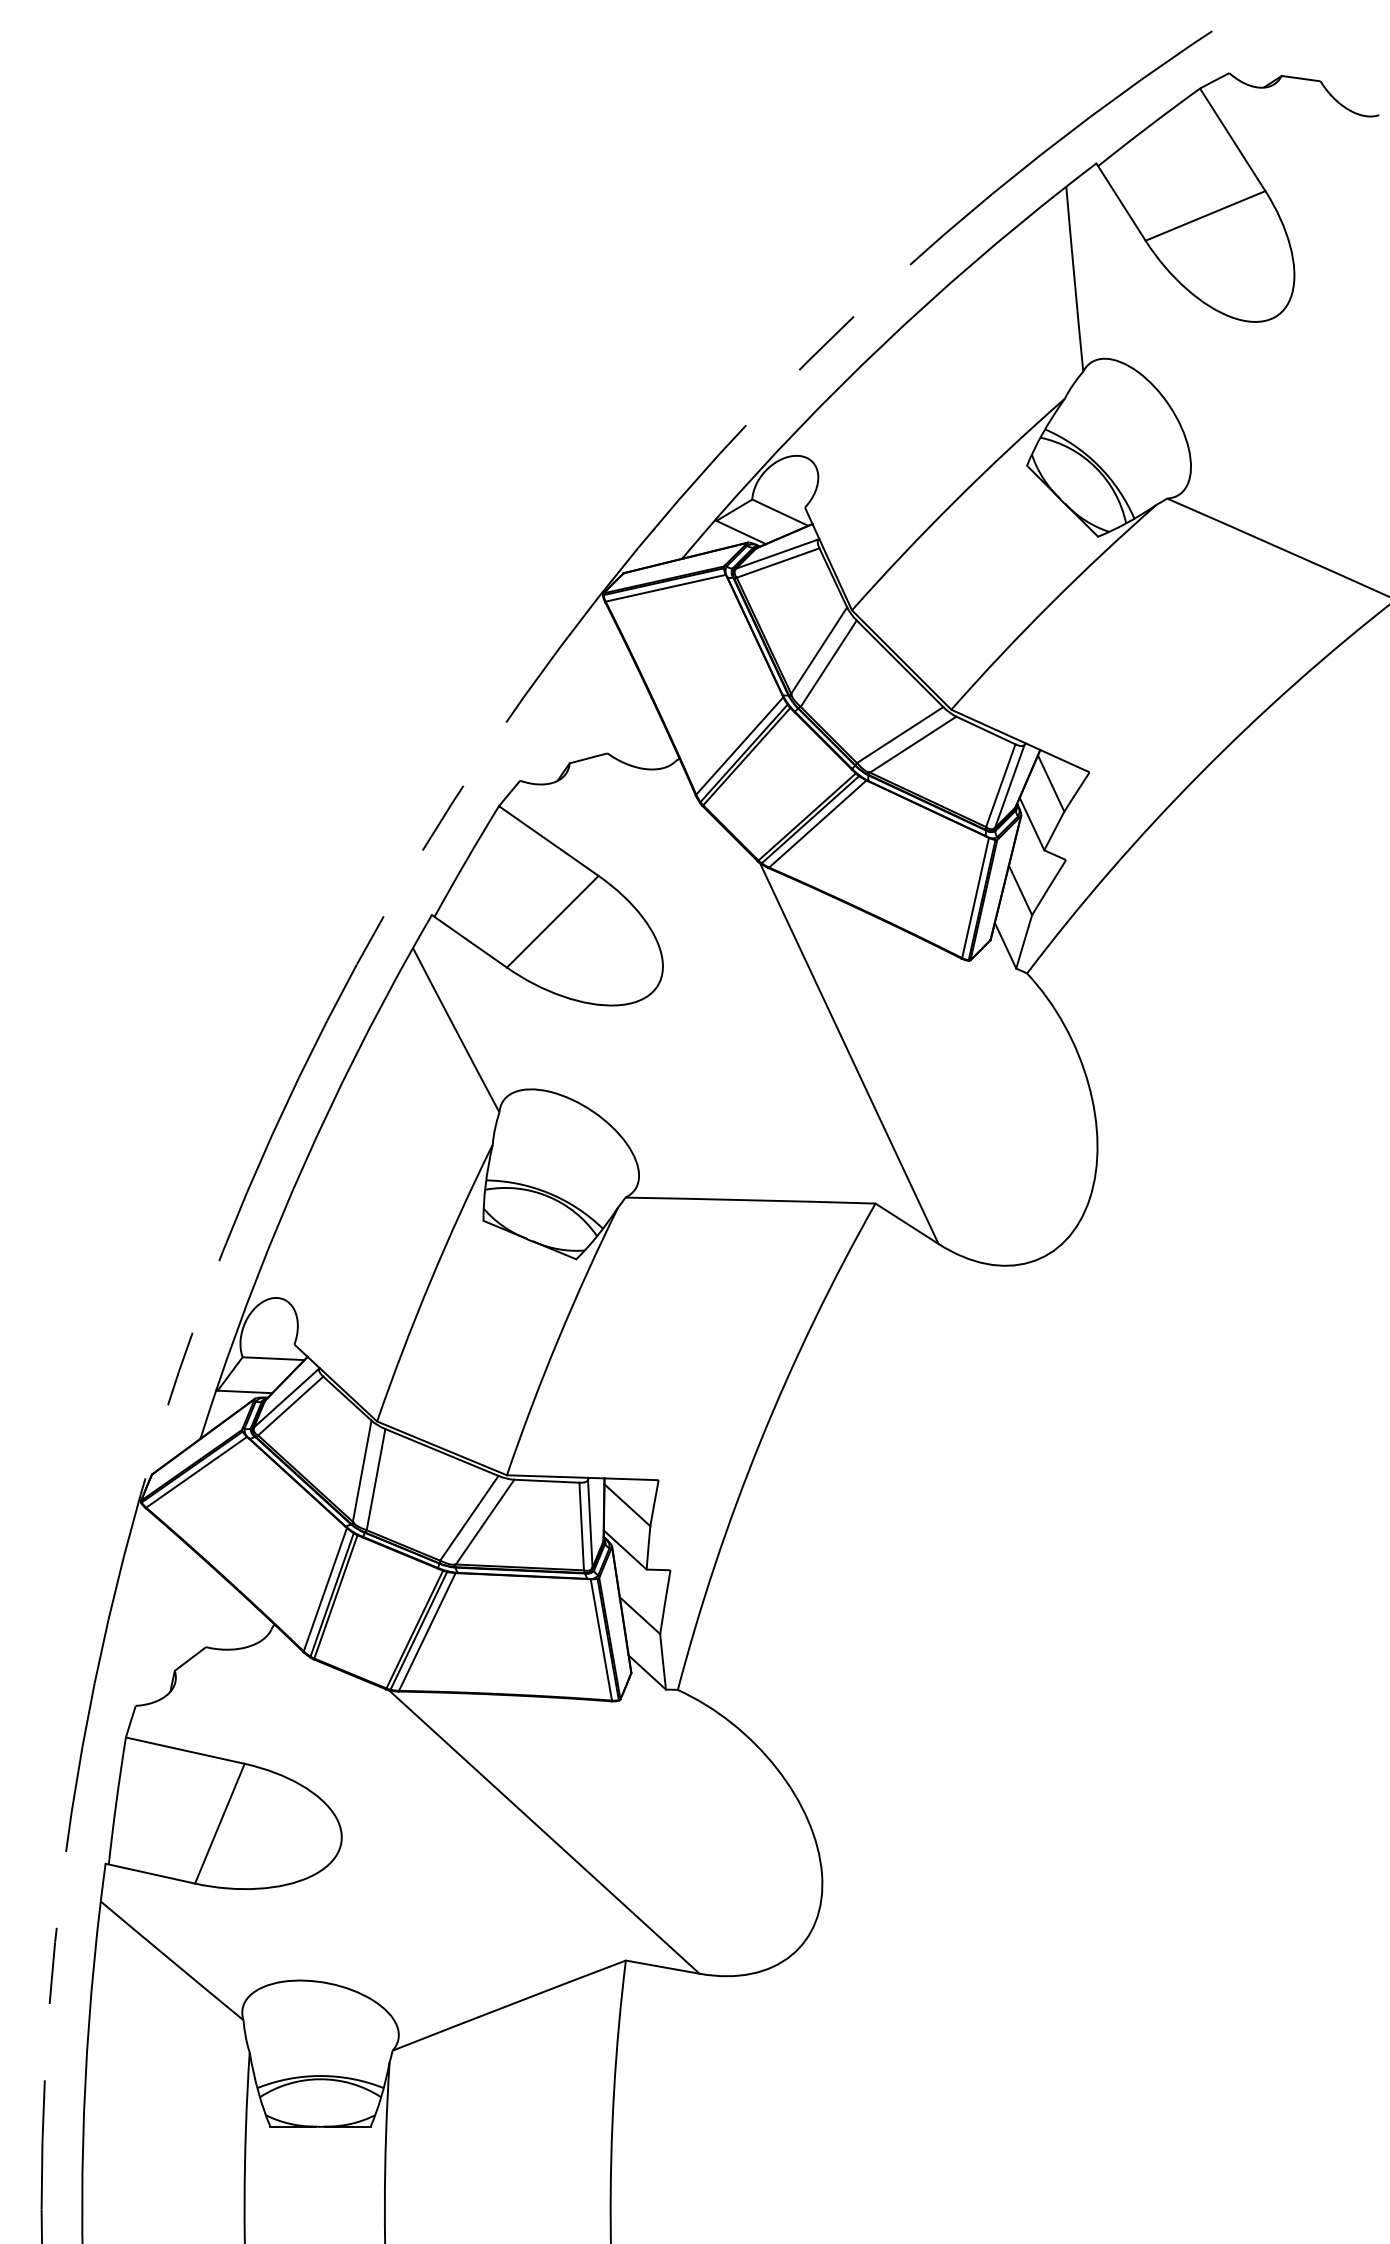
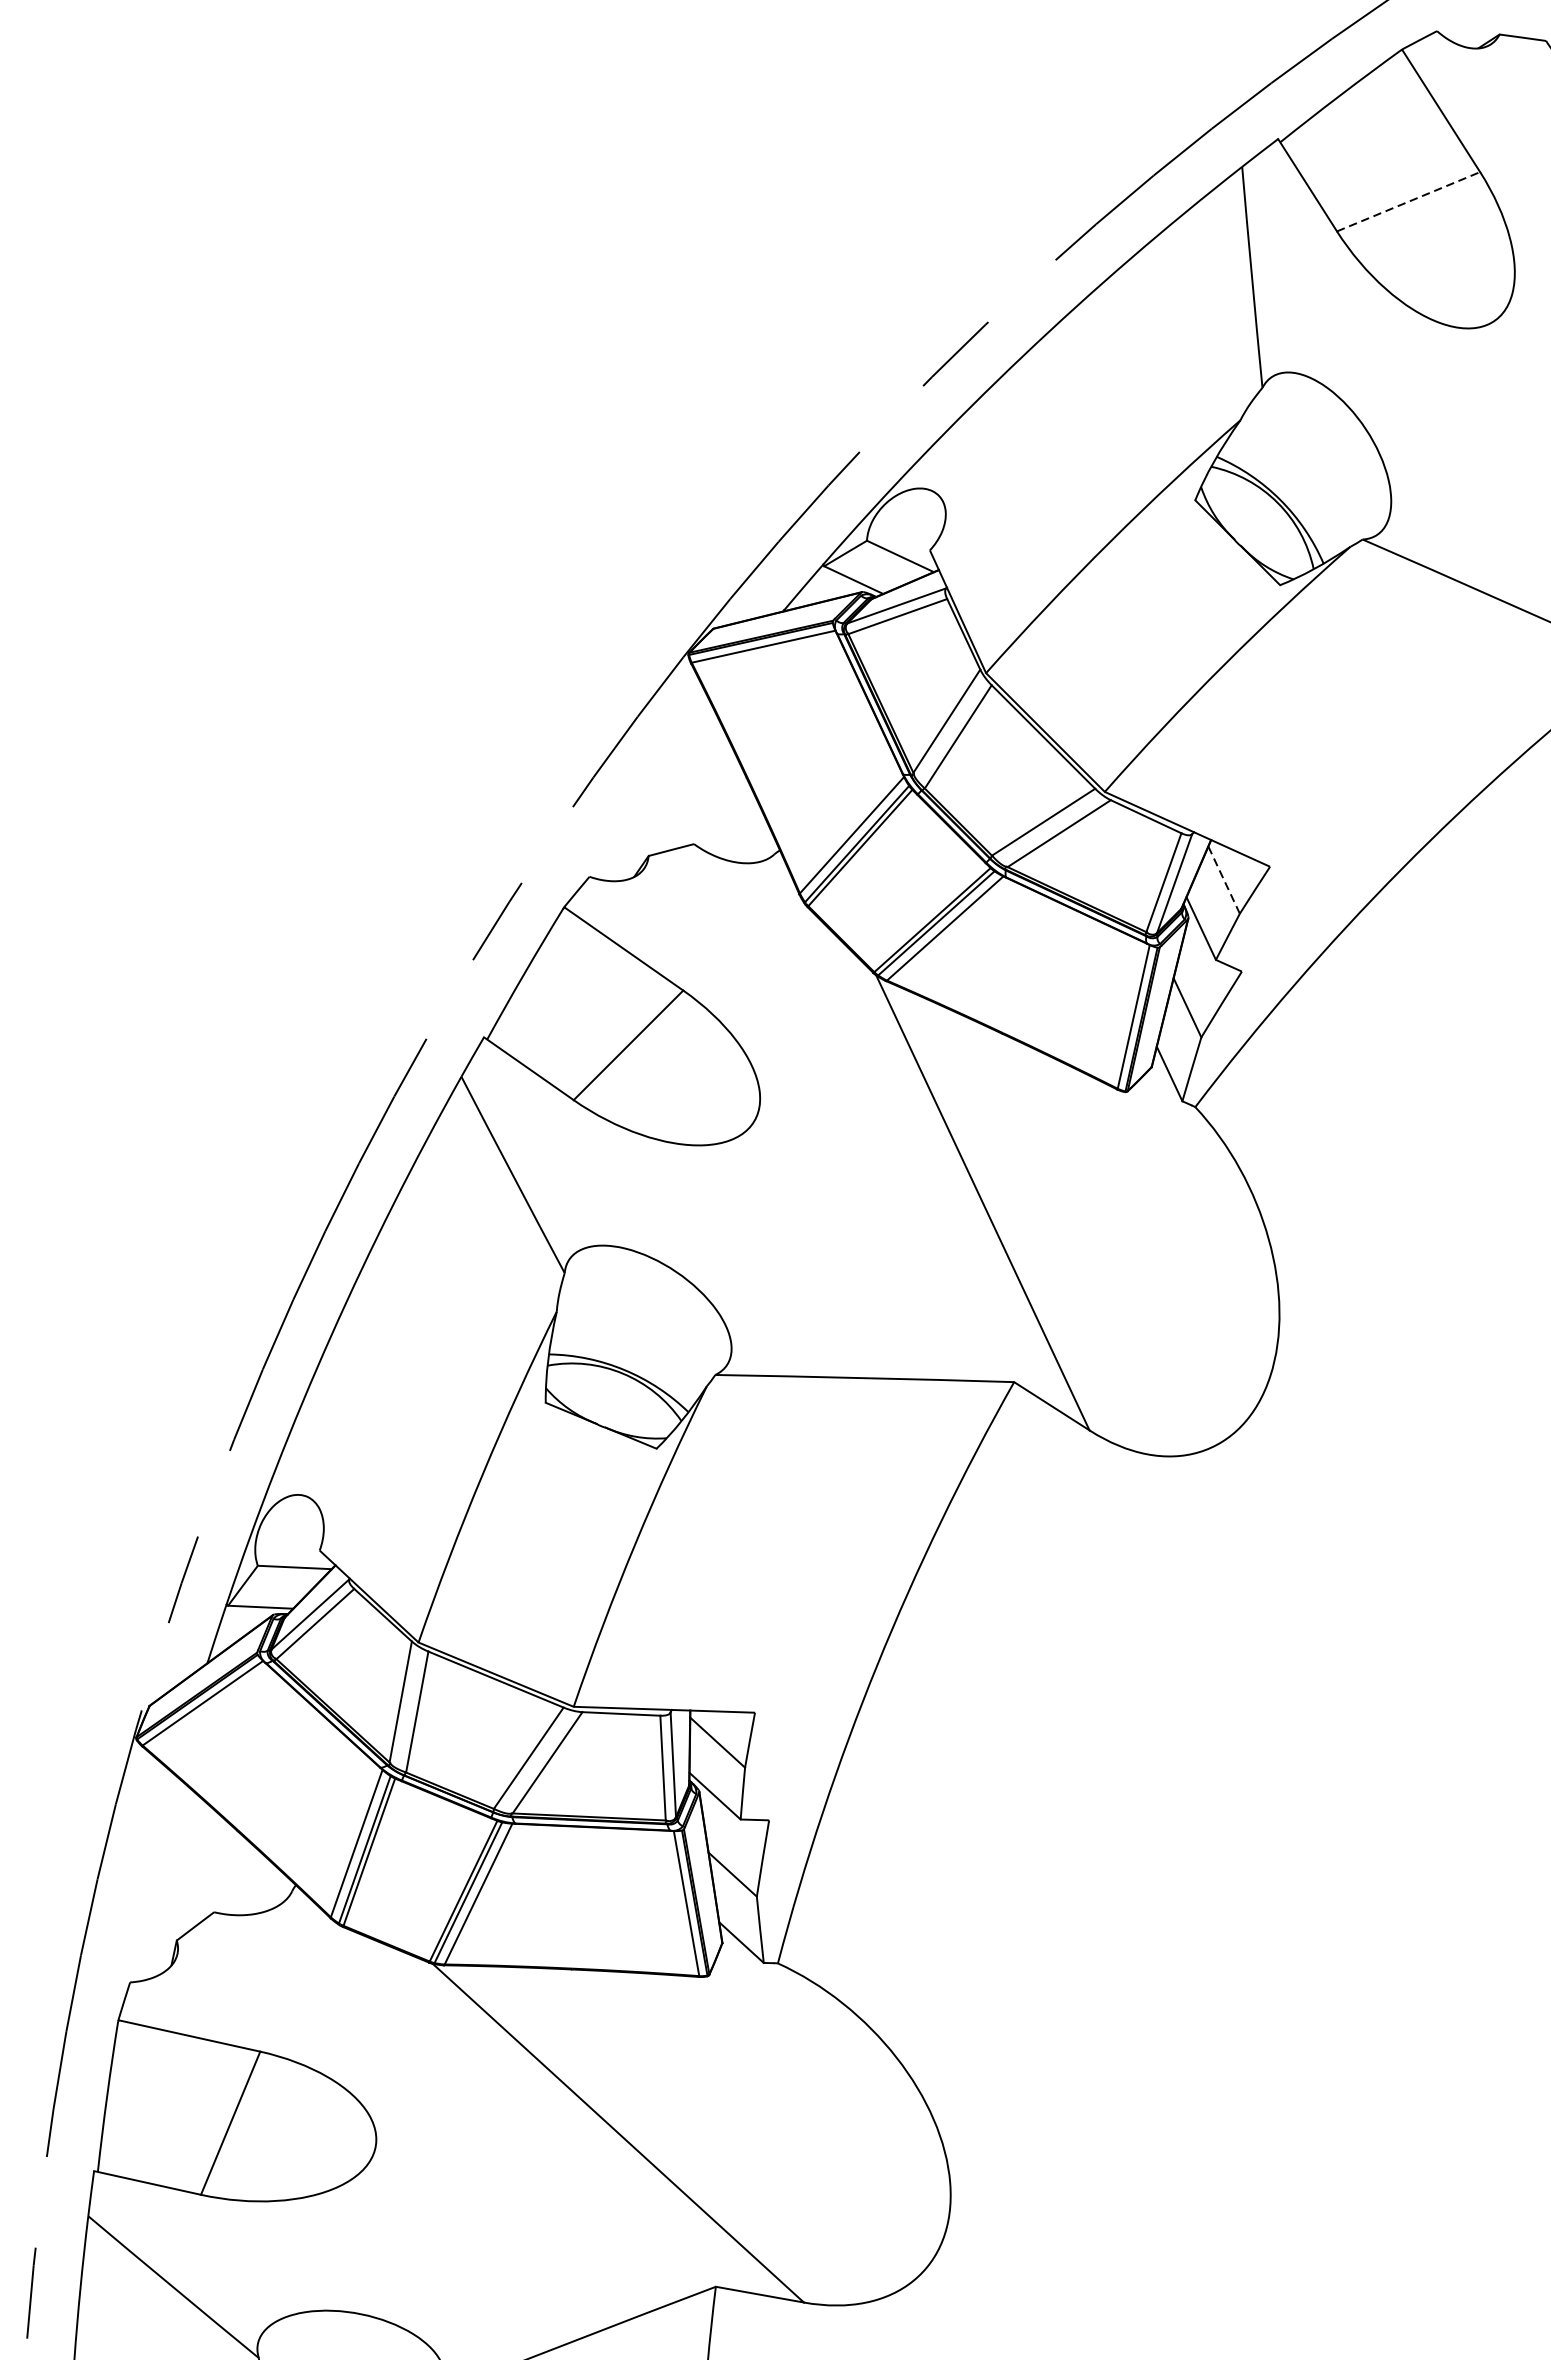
line: (1205, 215) -> (1408, 201), solid -> dashed
line: (1051, 783) -> (1224, 880), solid -> dashed

